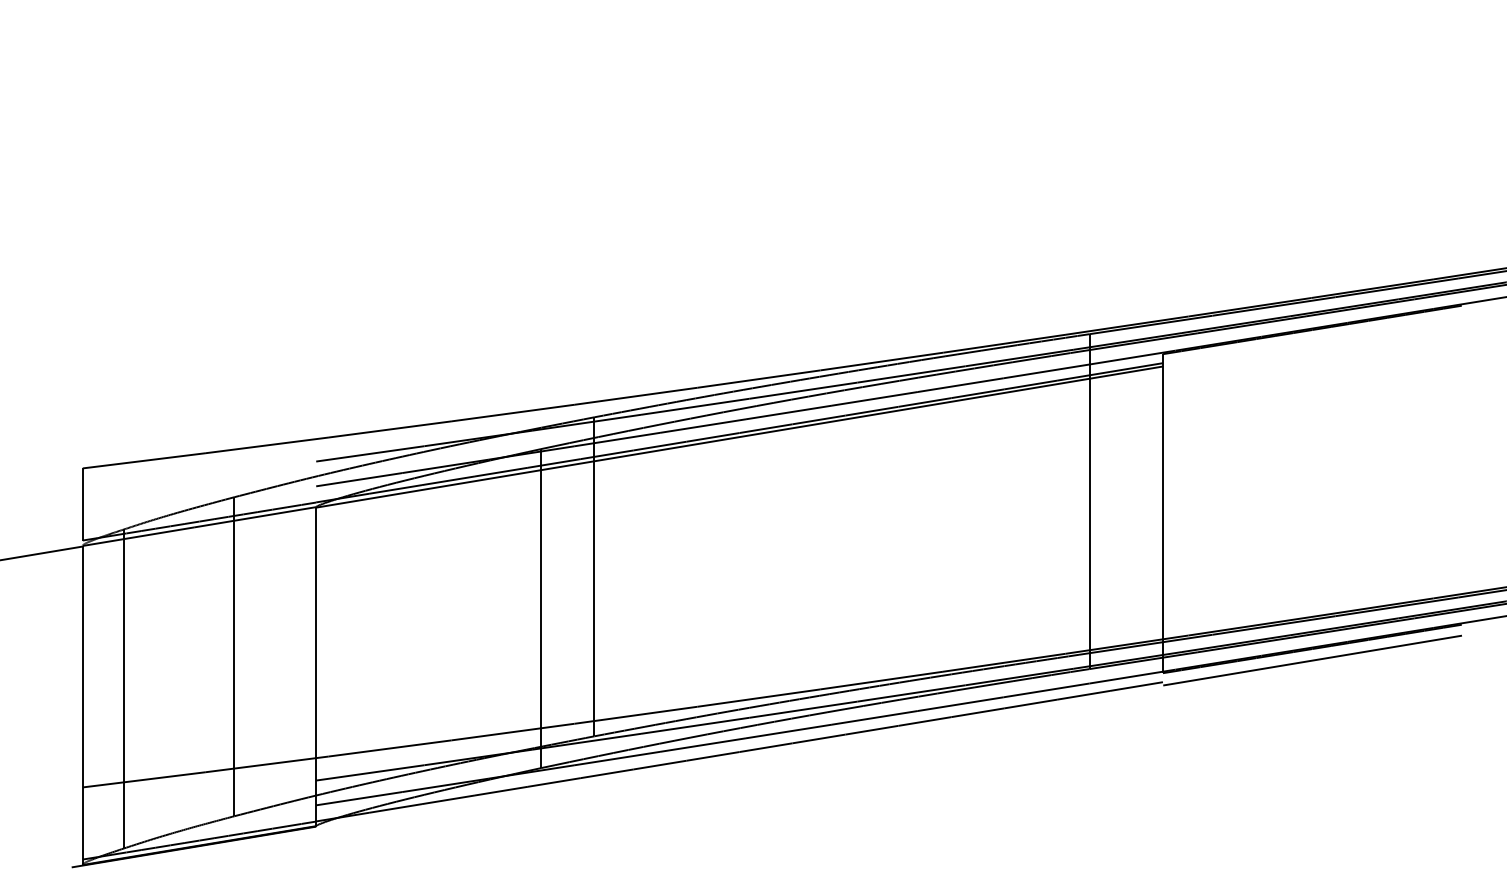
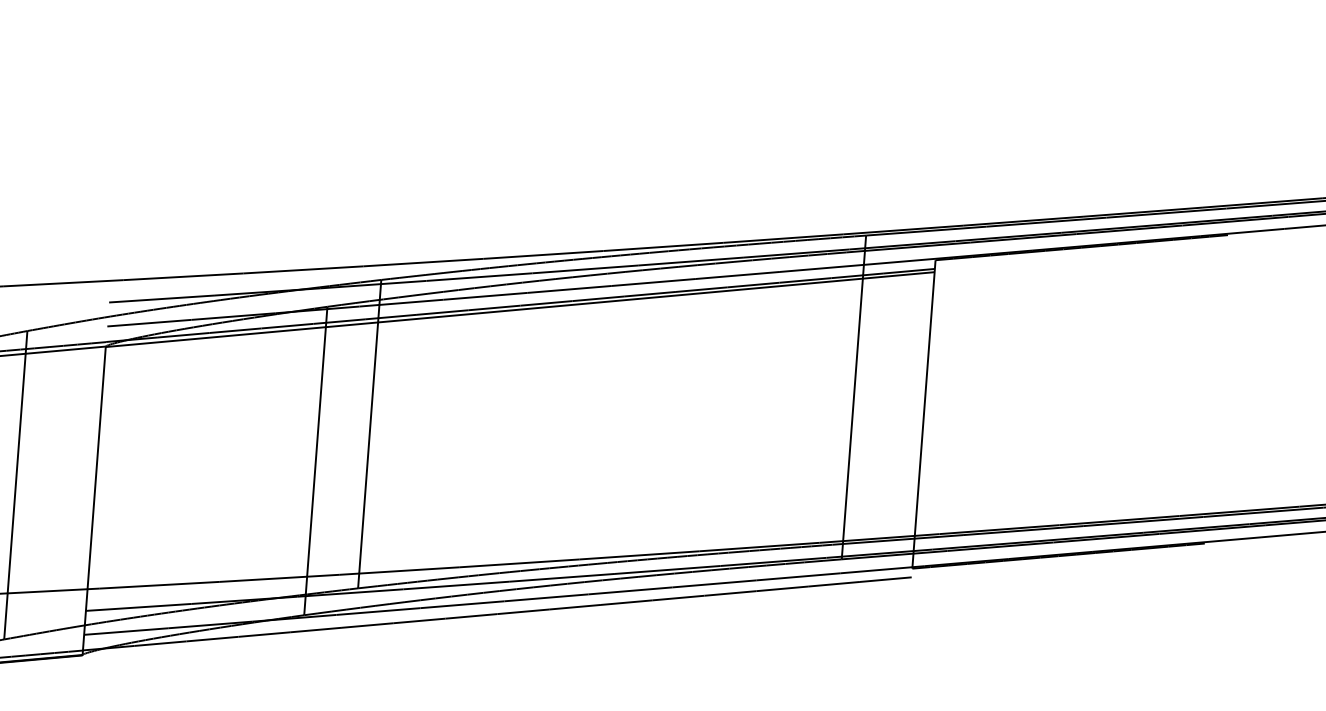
line: (1312, 660) -> (1057, 567), removed

